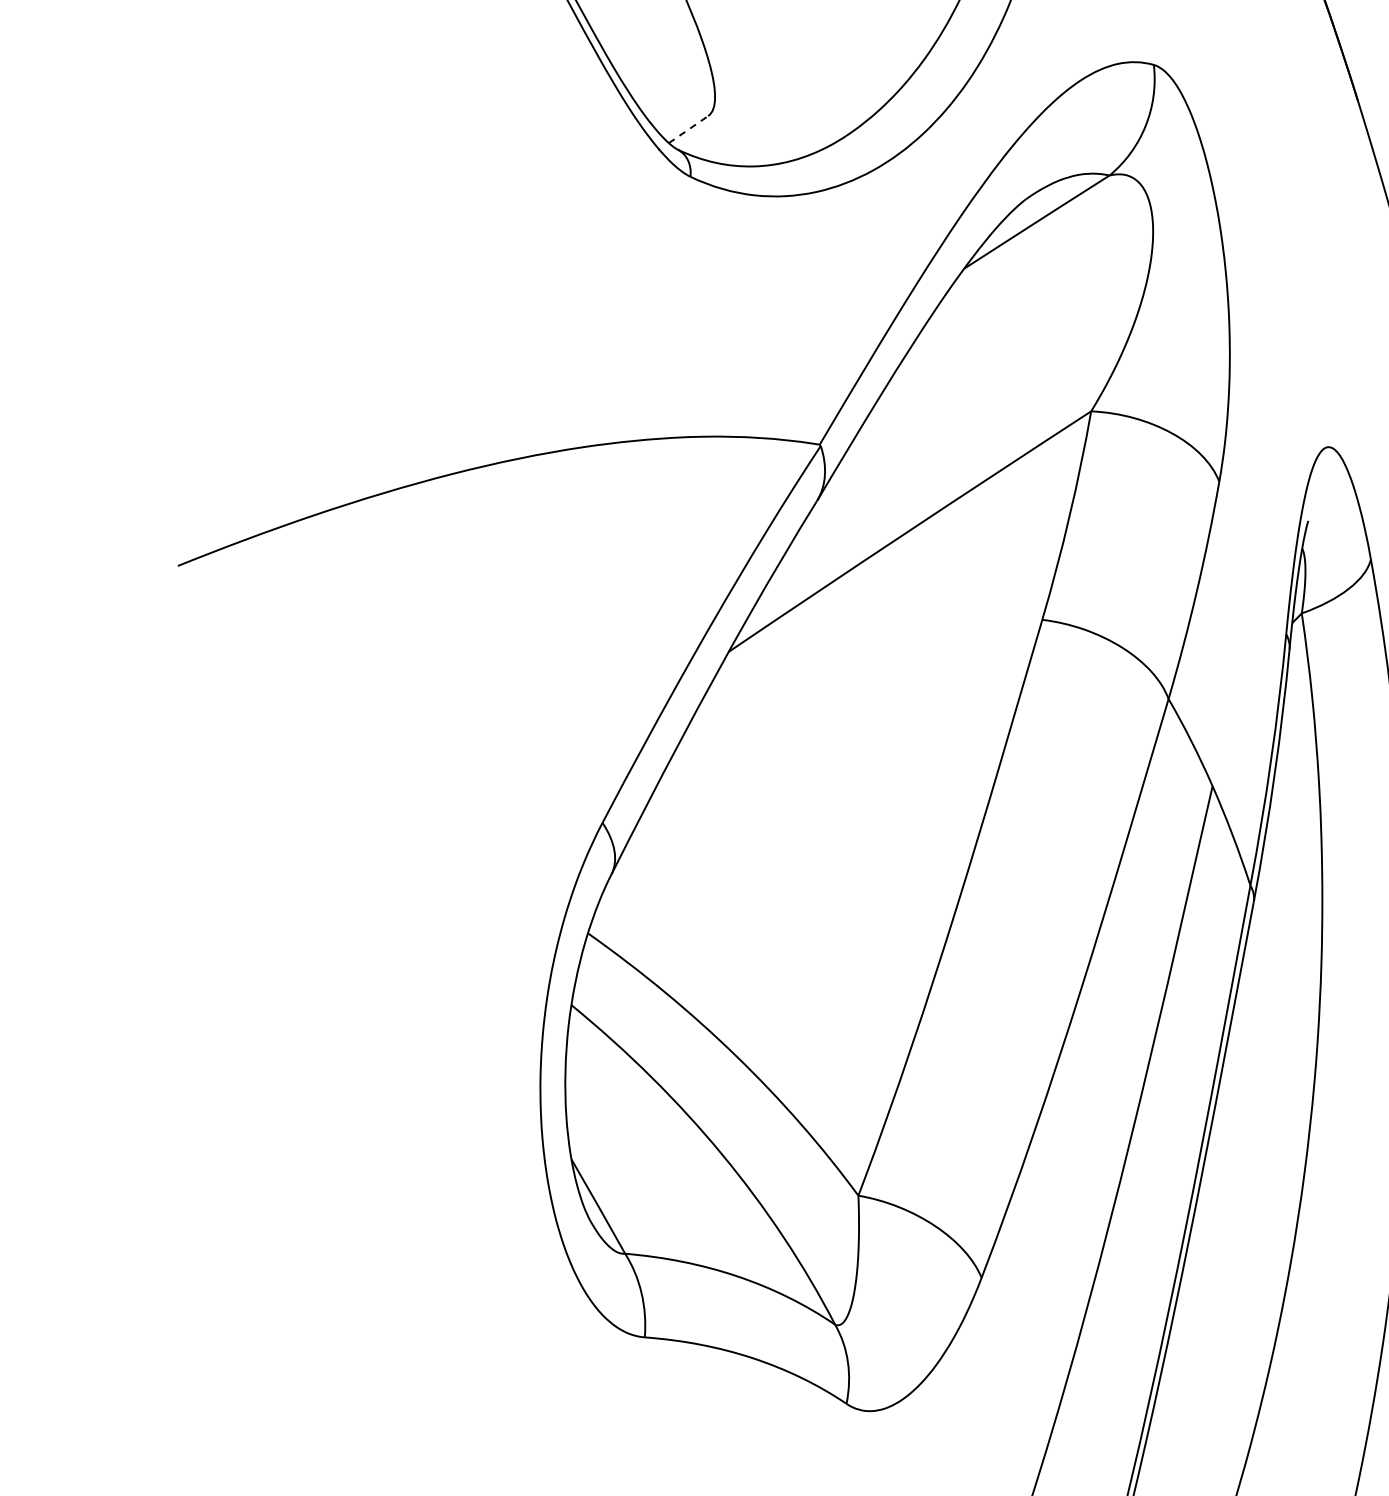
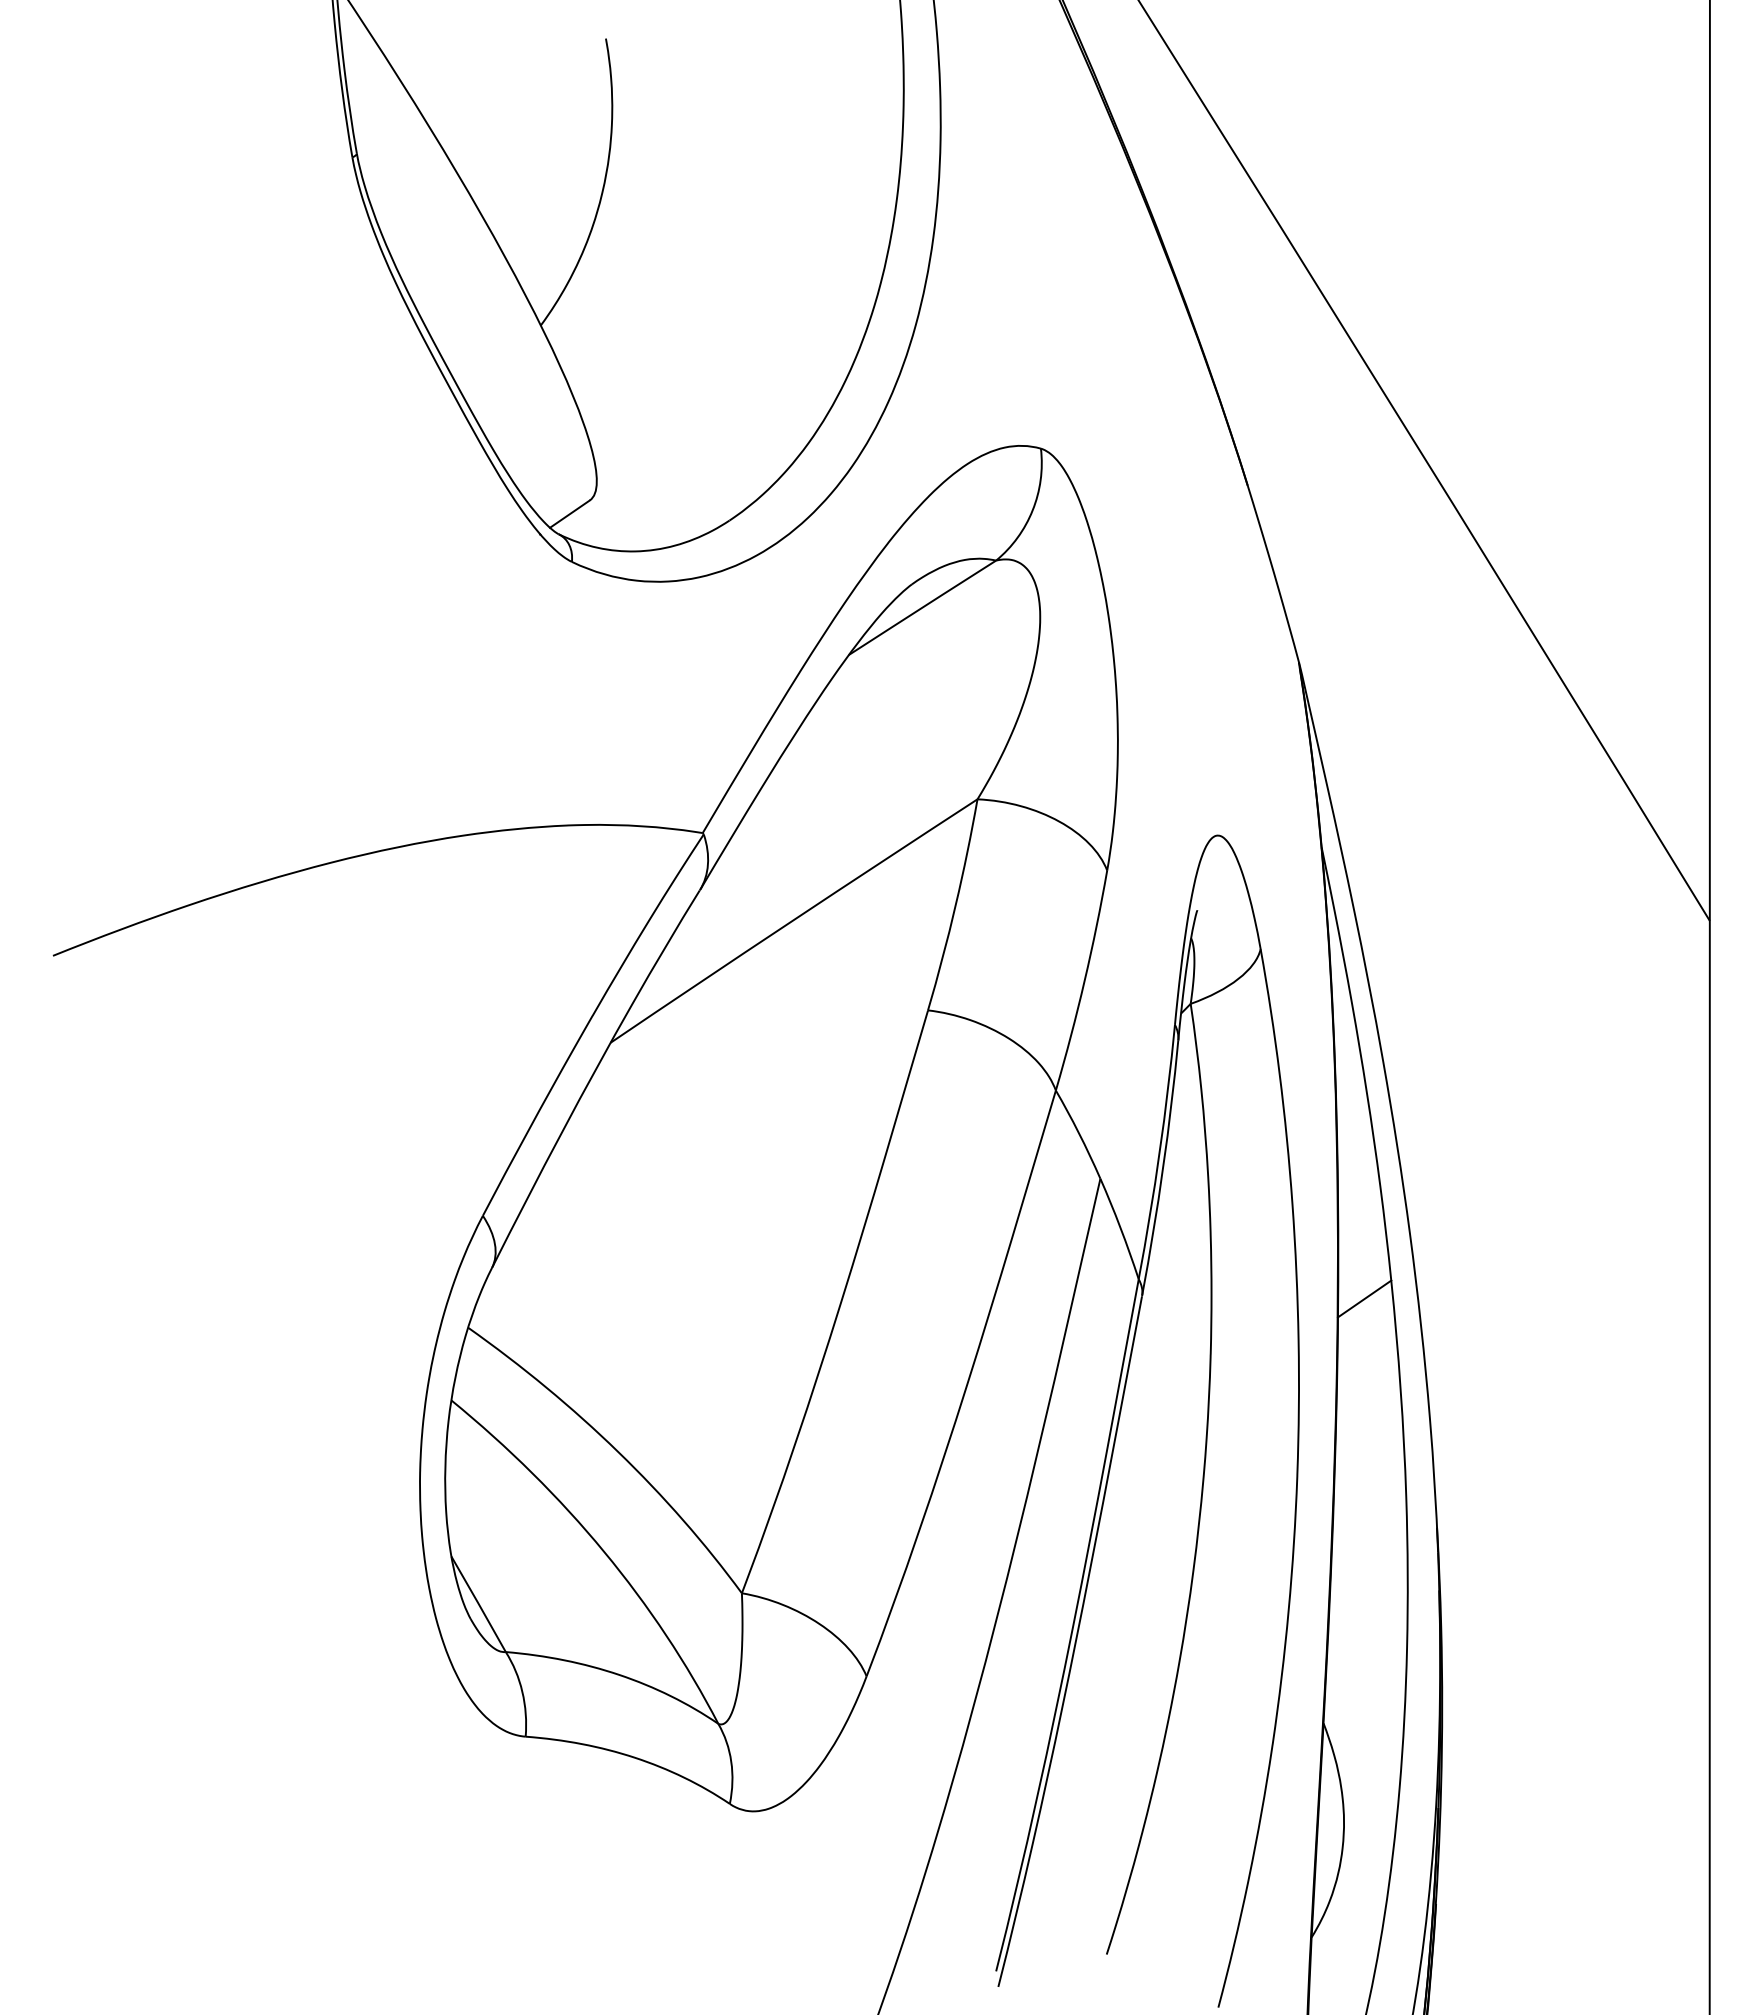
line: (689, 128) -> (570, 513), dashed -> solid

